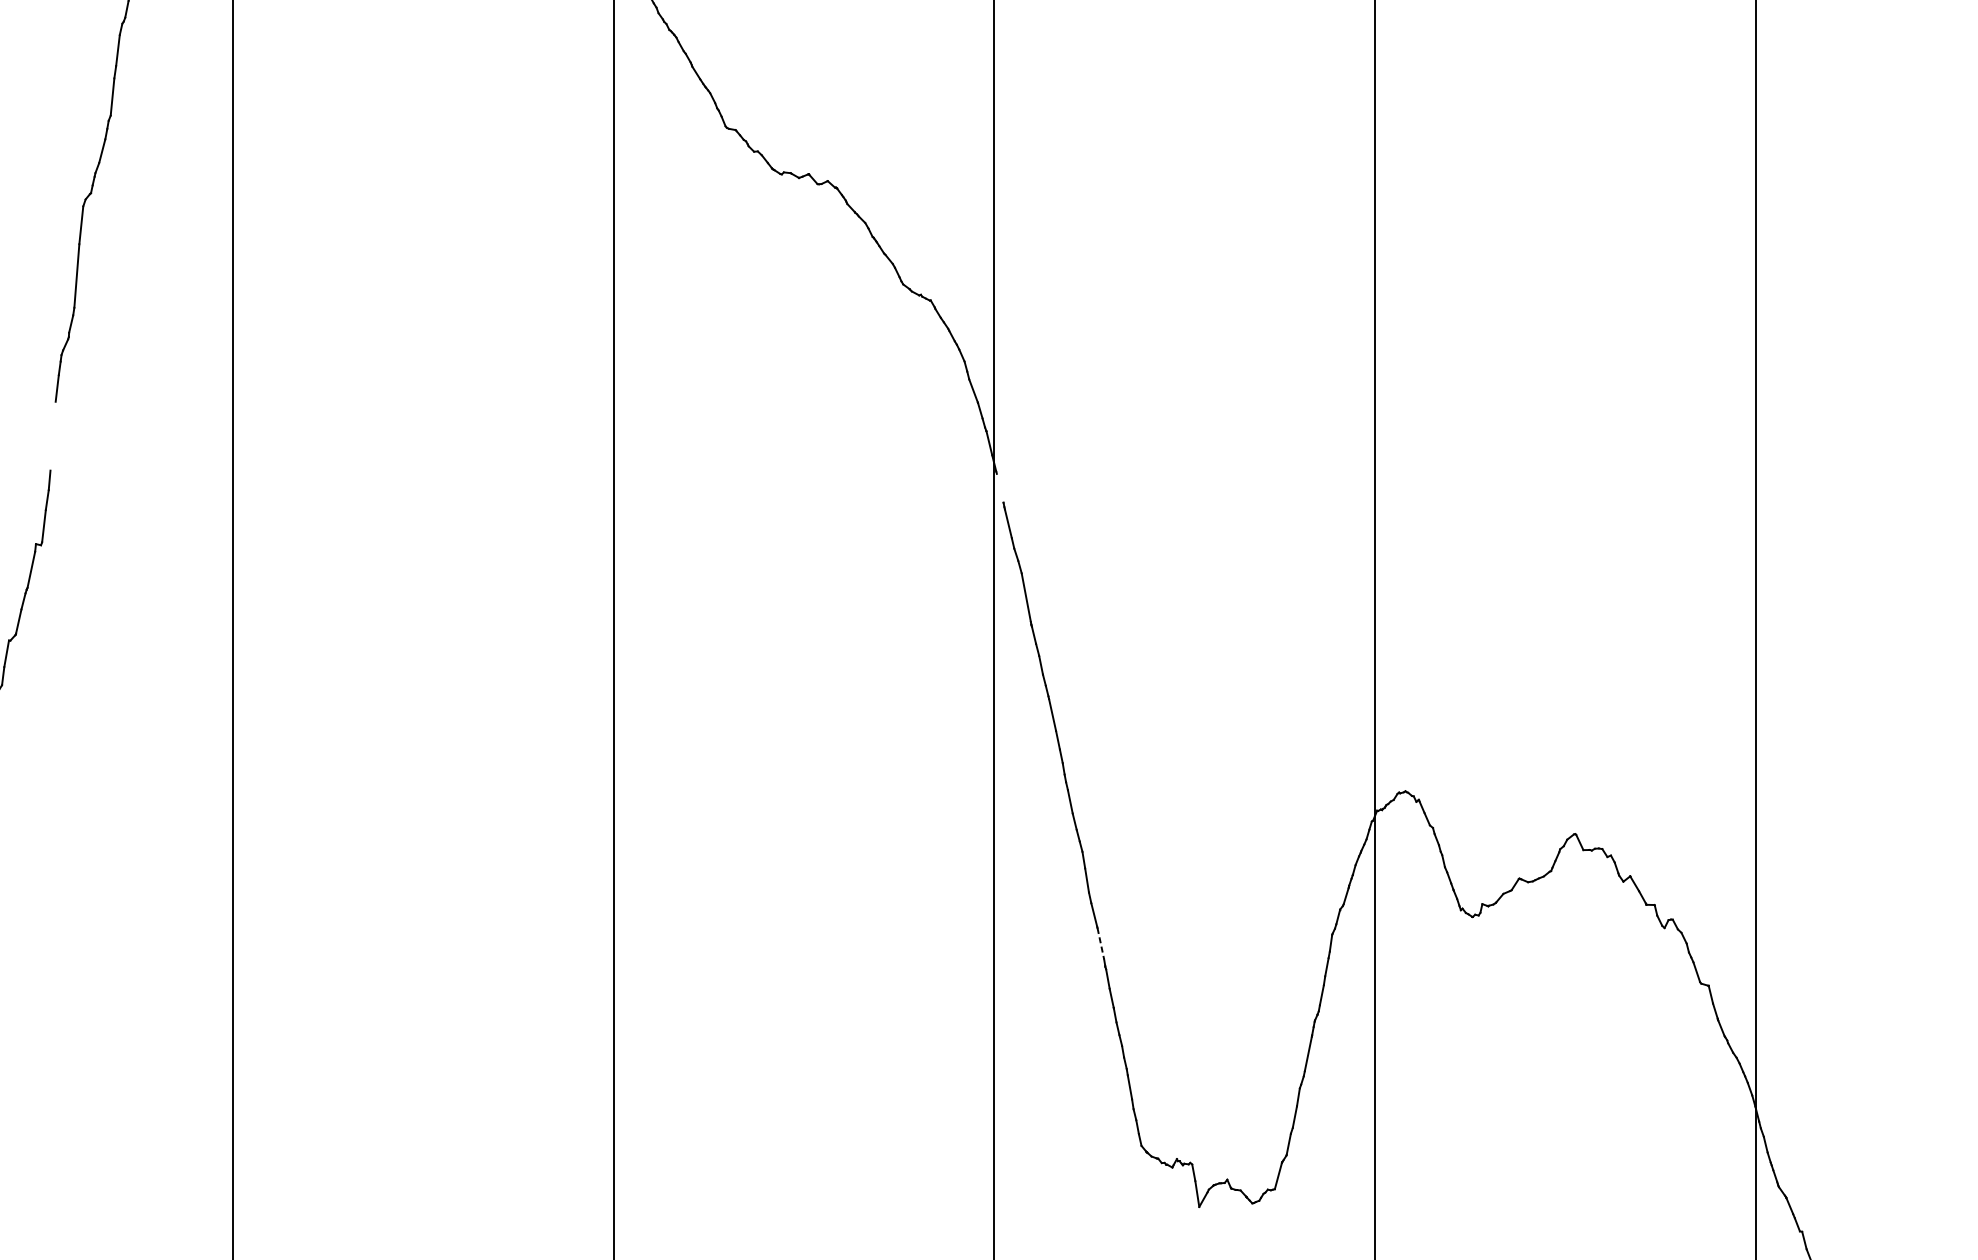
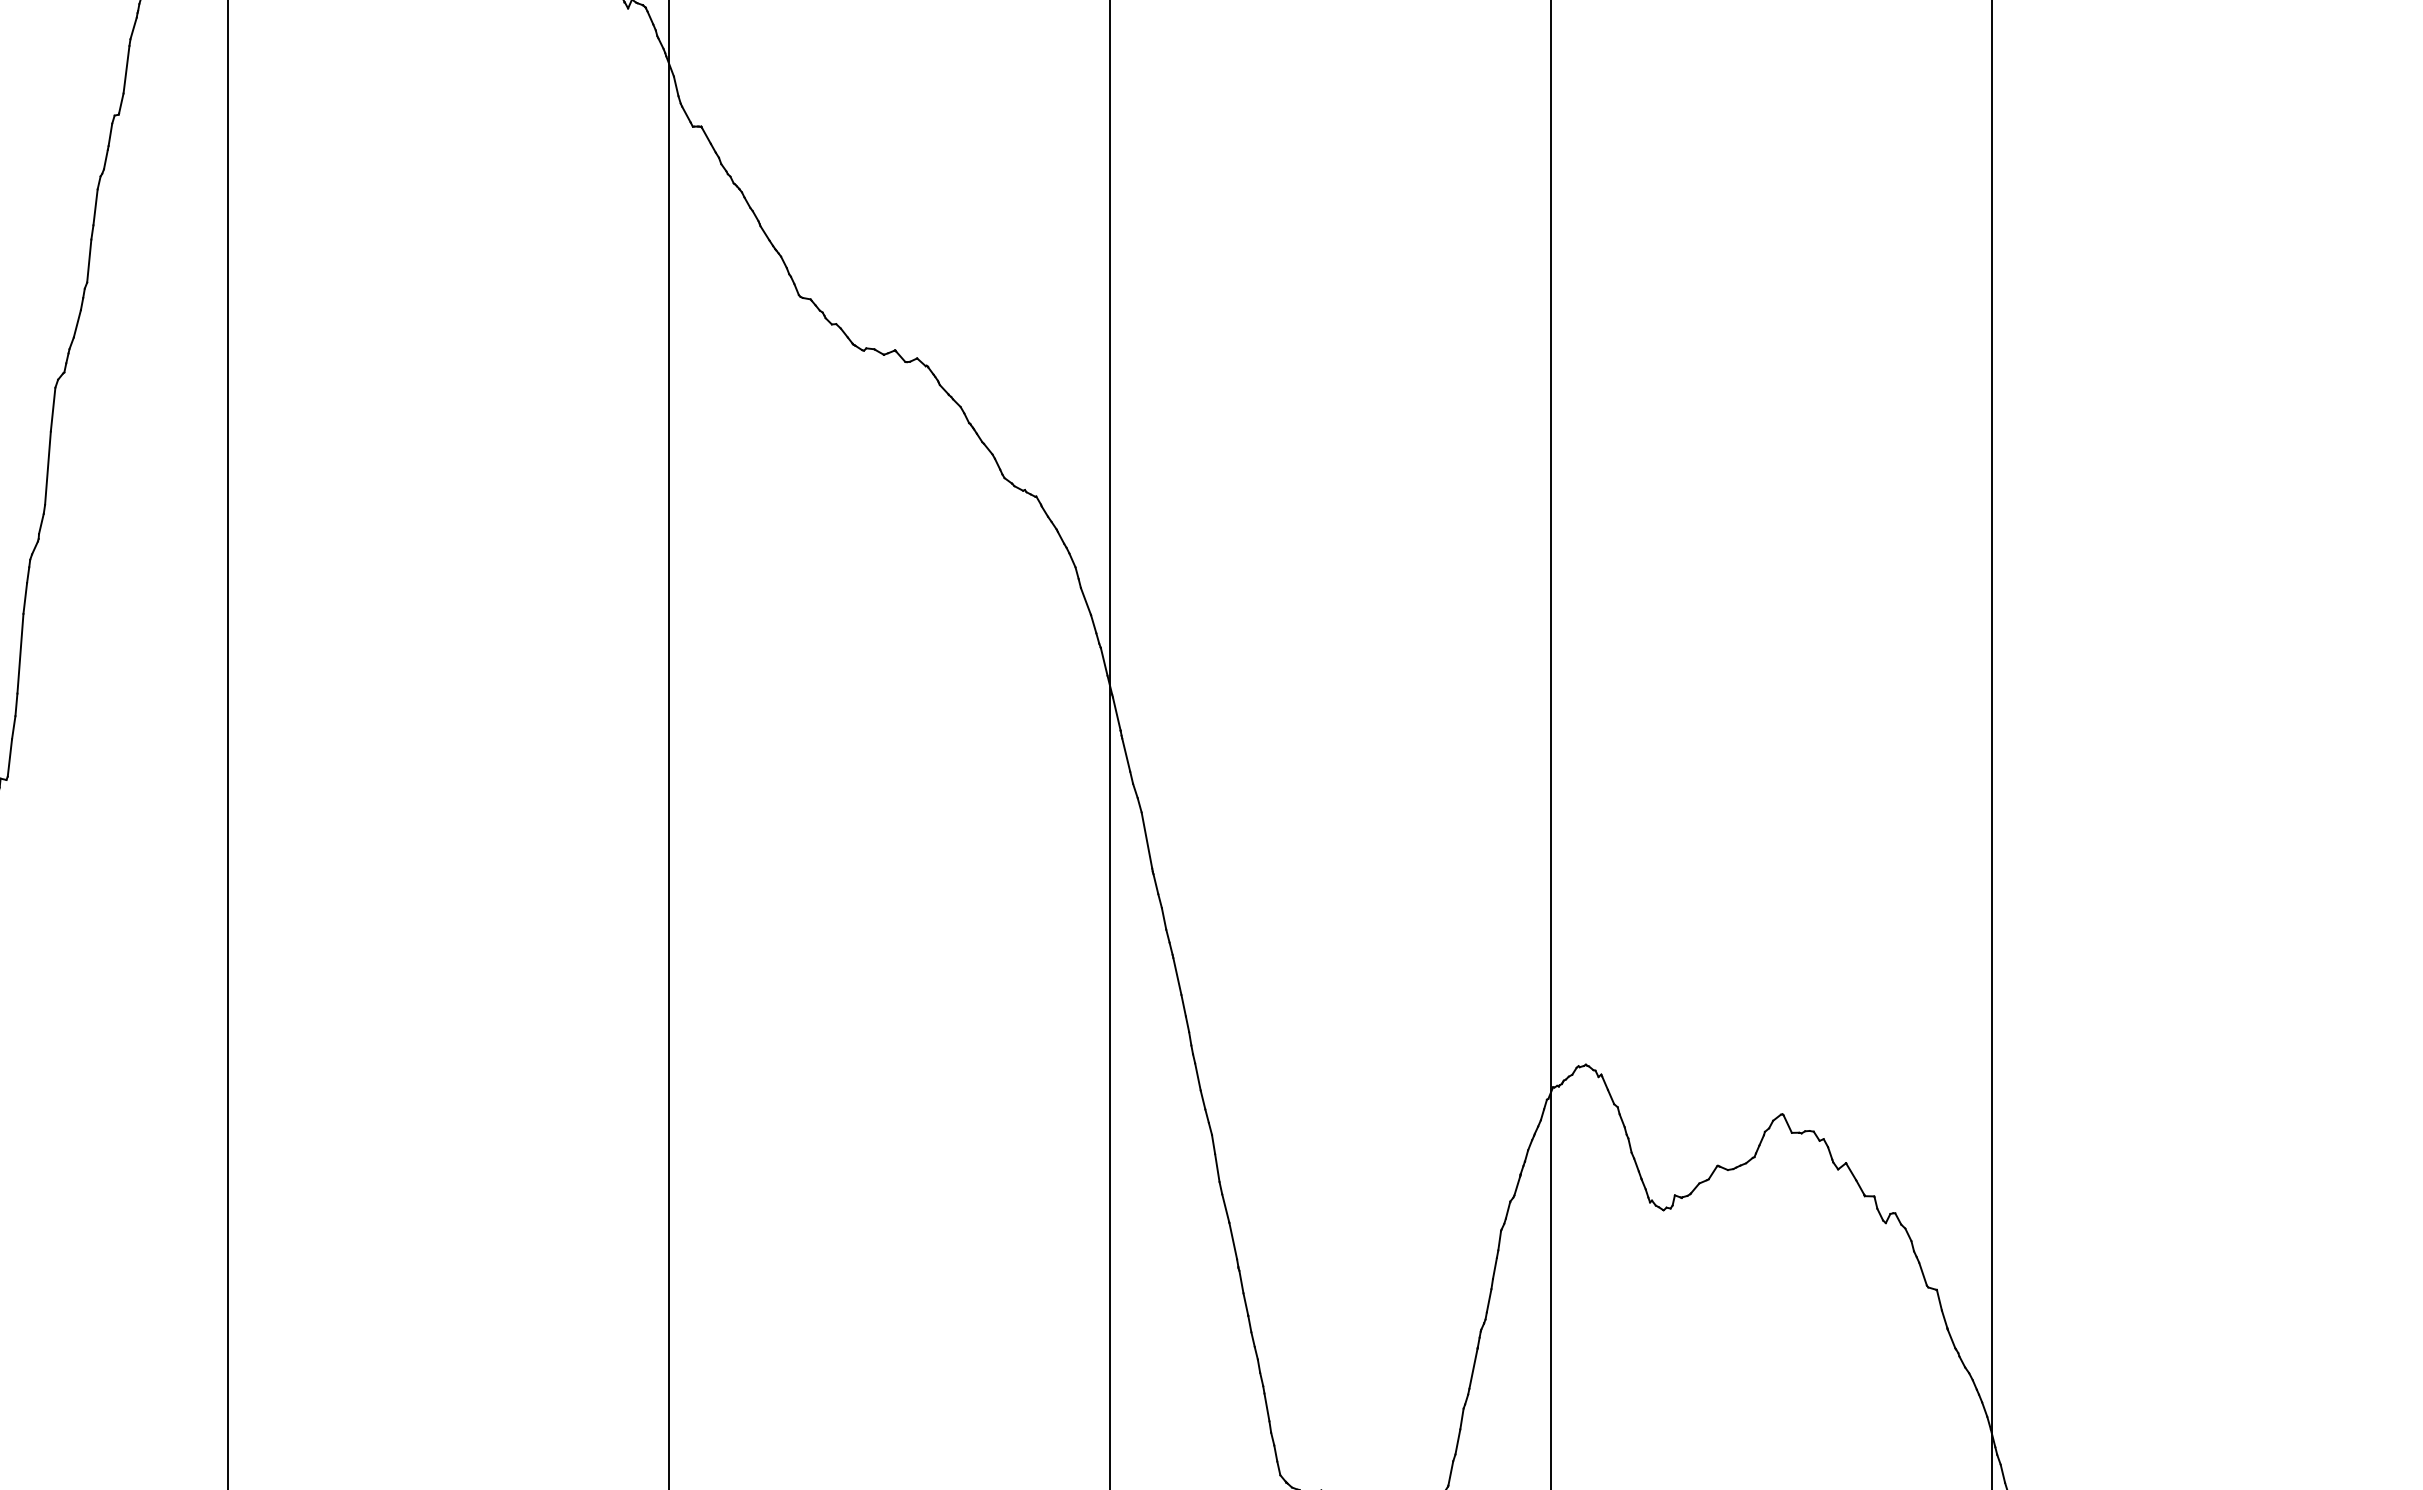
line: (53, 436) -> (20, 653), added
line: (999, 487) -> (1116, 713), added
line: (1101, 943) -> (1233, 1241), dashed -> solid

